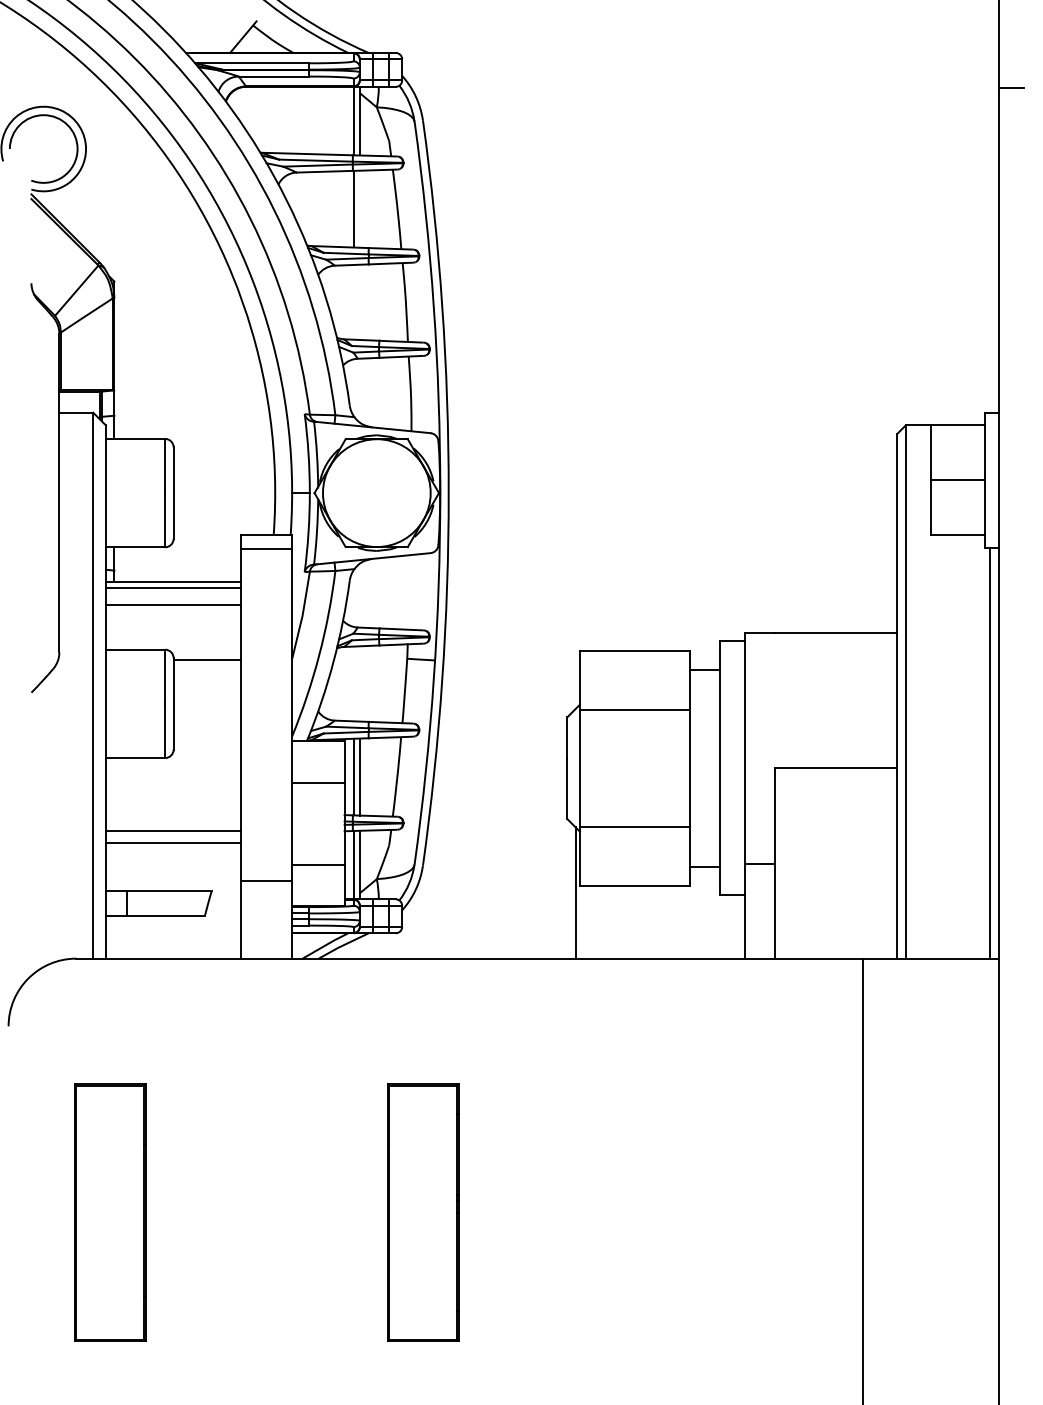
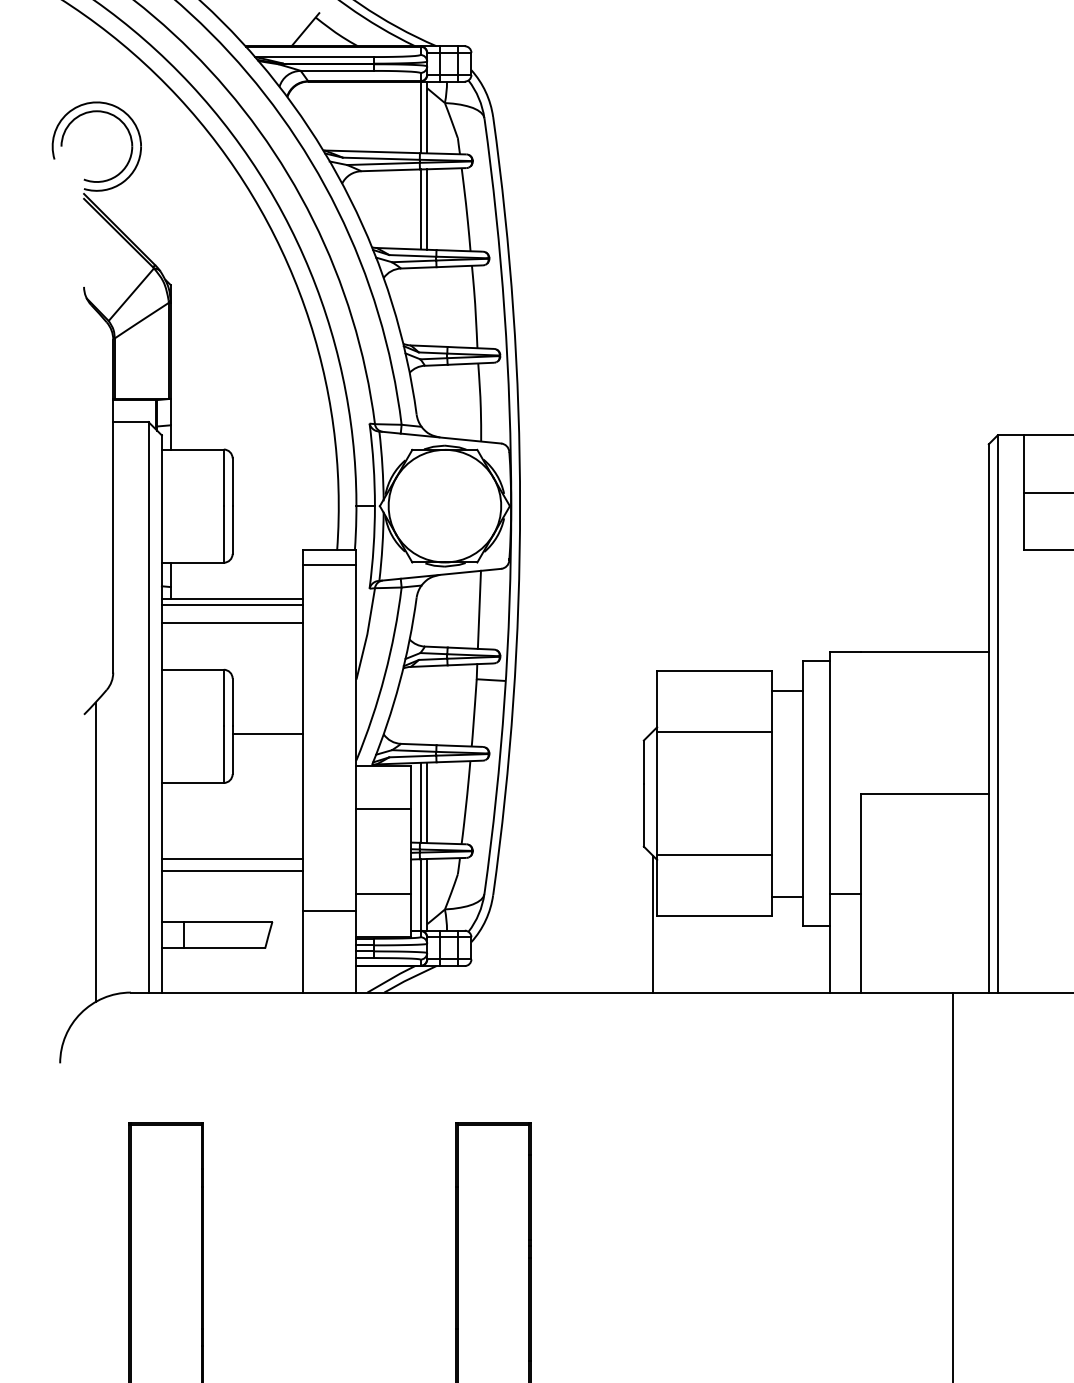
line: (359, 208) -> (426, 208), added
line: (409, 591) -> (479, 608), added
line: (207, 659) -> (268, 733), moved
line: (42, 824) -> (95, 852), added

